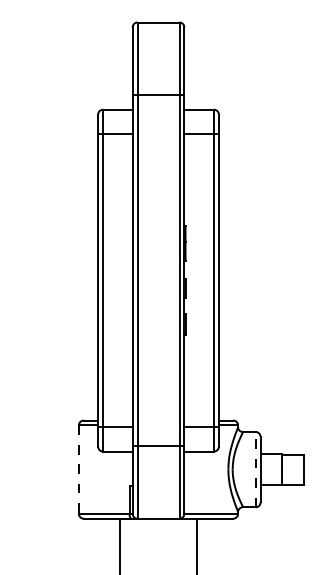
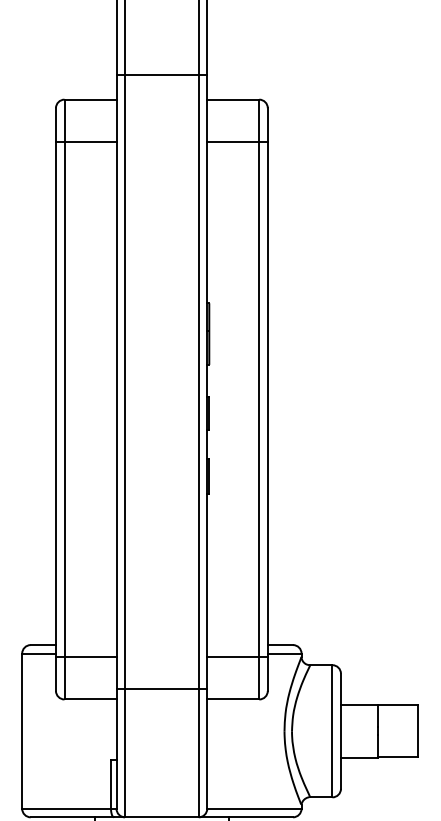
line: (255, 469) -> (332, 730), dashed -> solid
line: (78, 470) -> (21, 732), dashed -> solid

